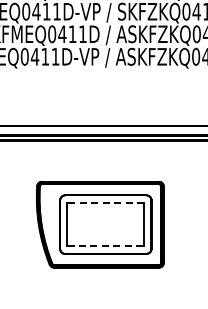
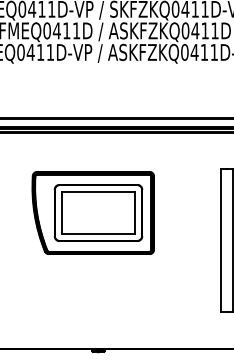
line: (105, 203) -> (98, 192), dashed -> solid
line: (105, 246) -> (98, 233), dashed -> solid

